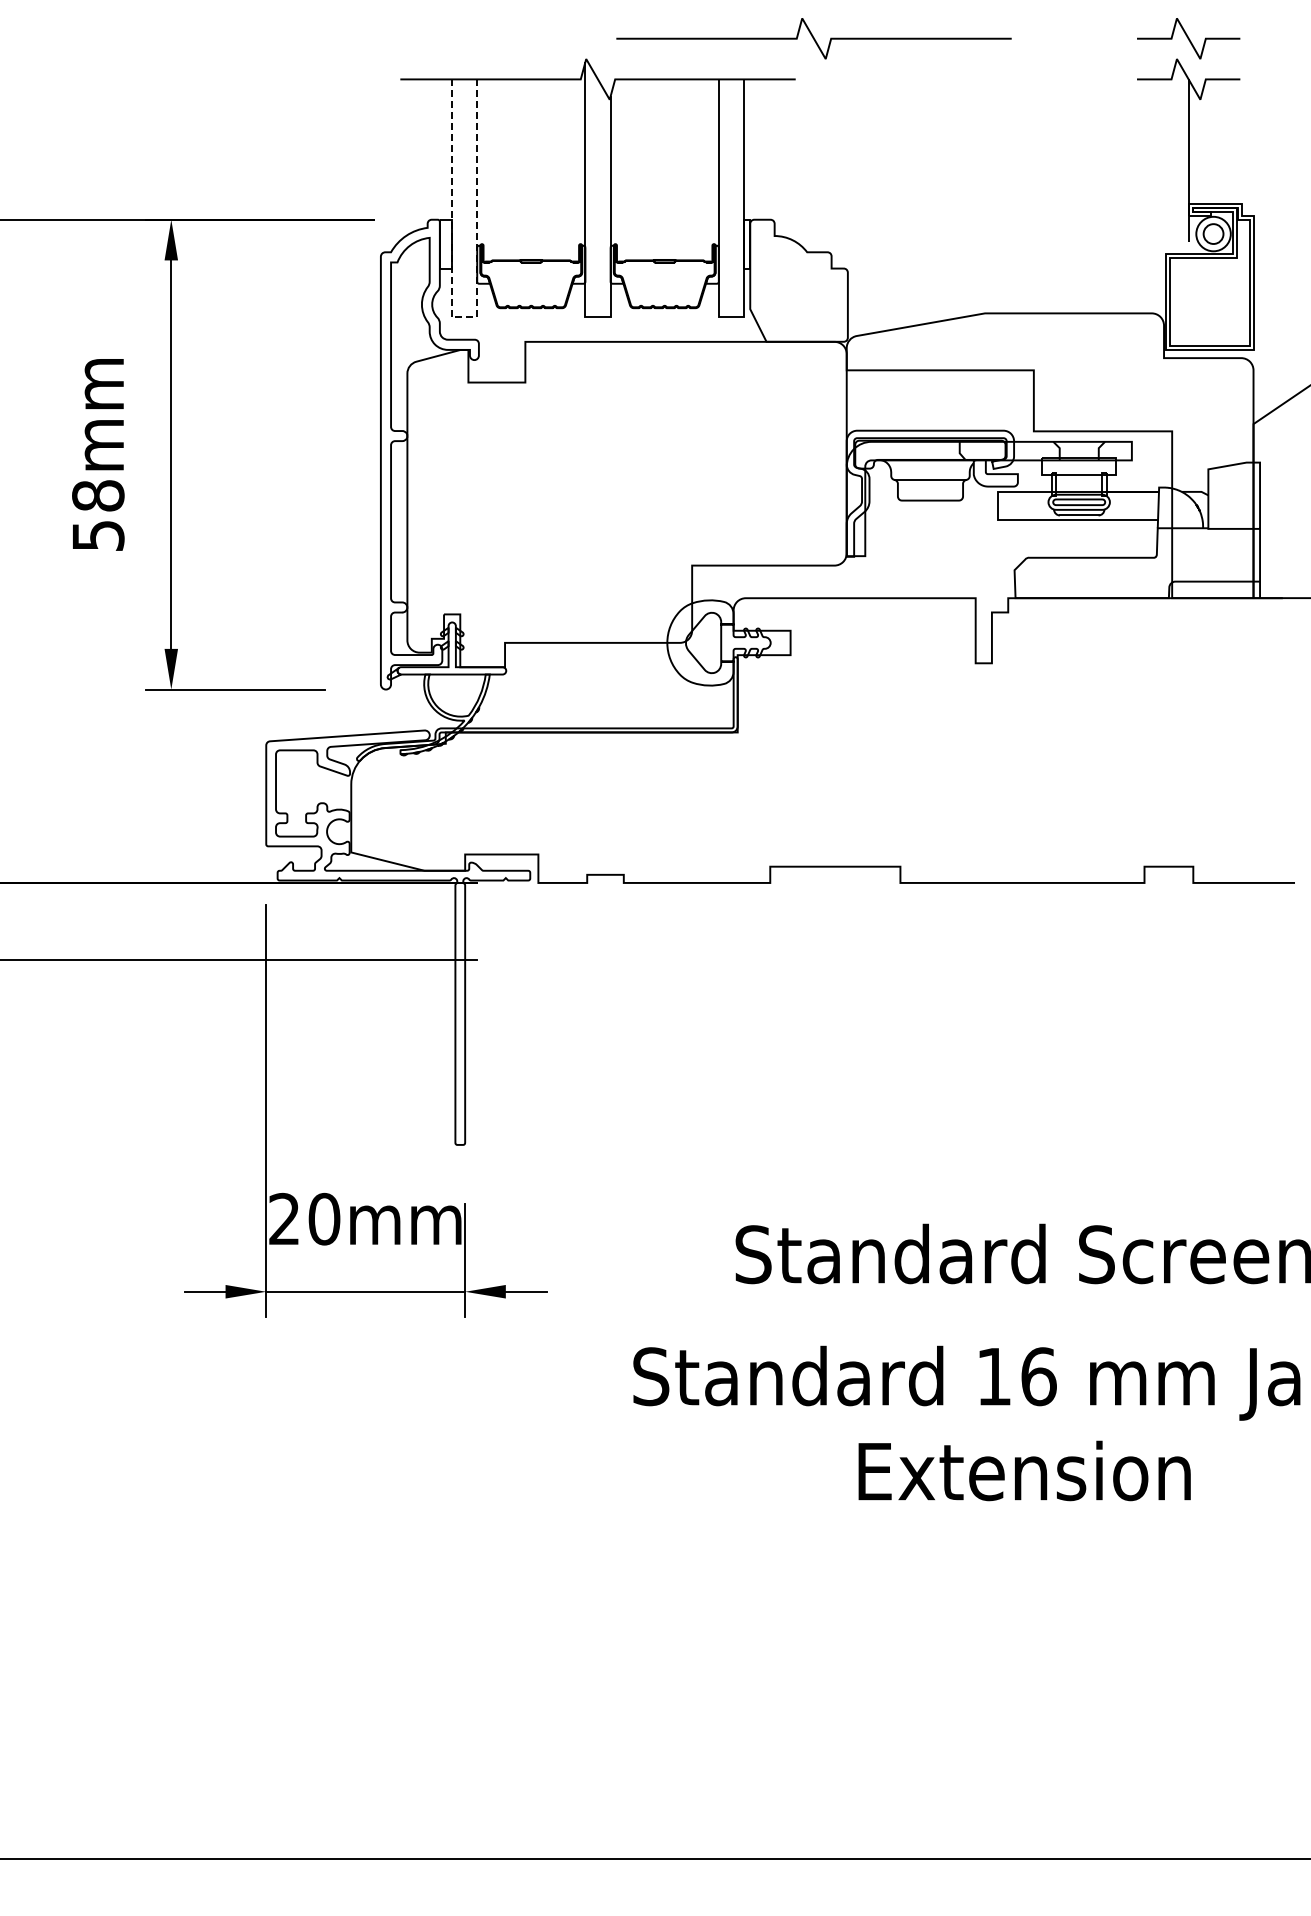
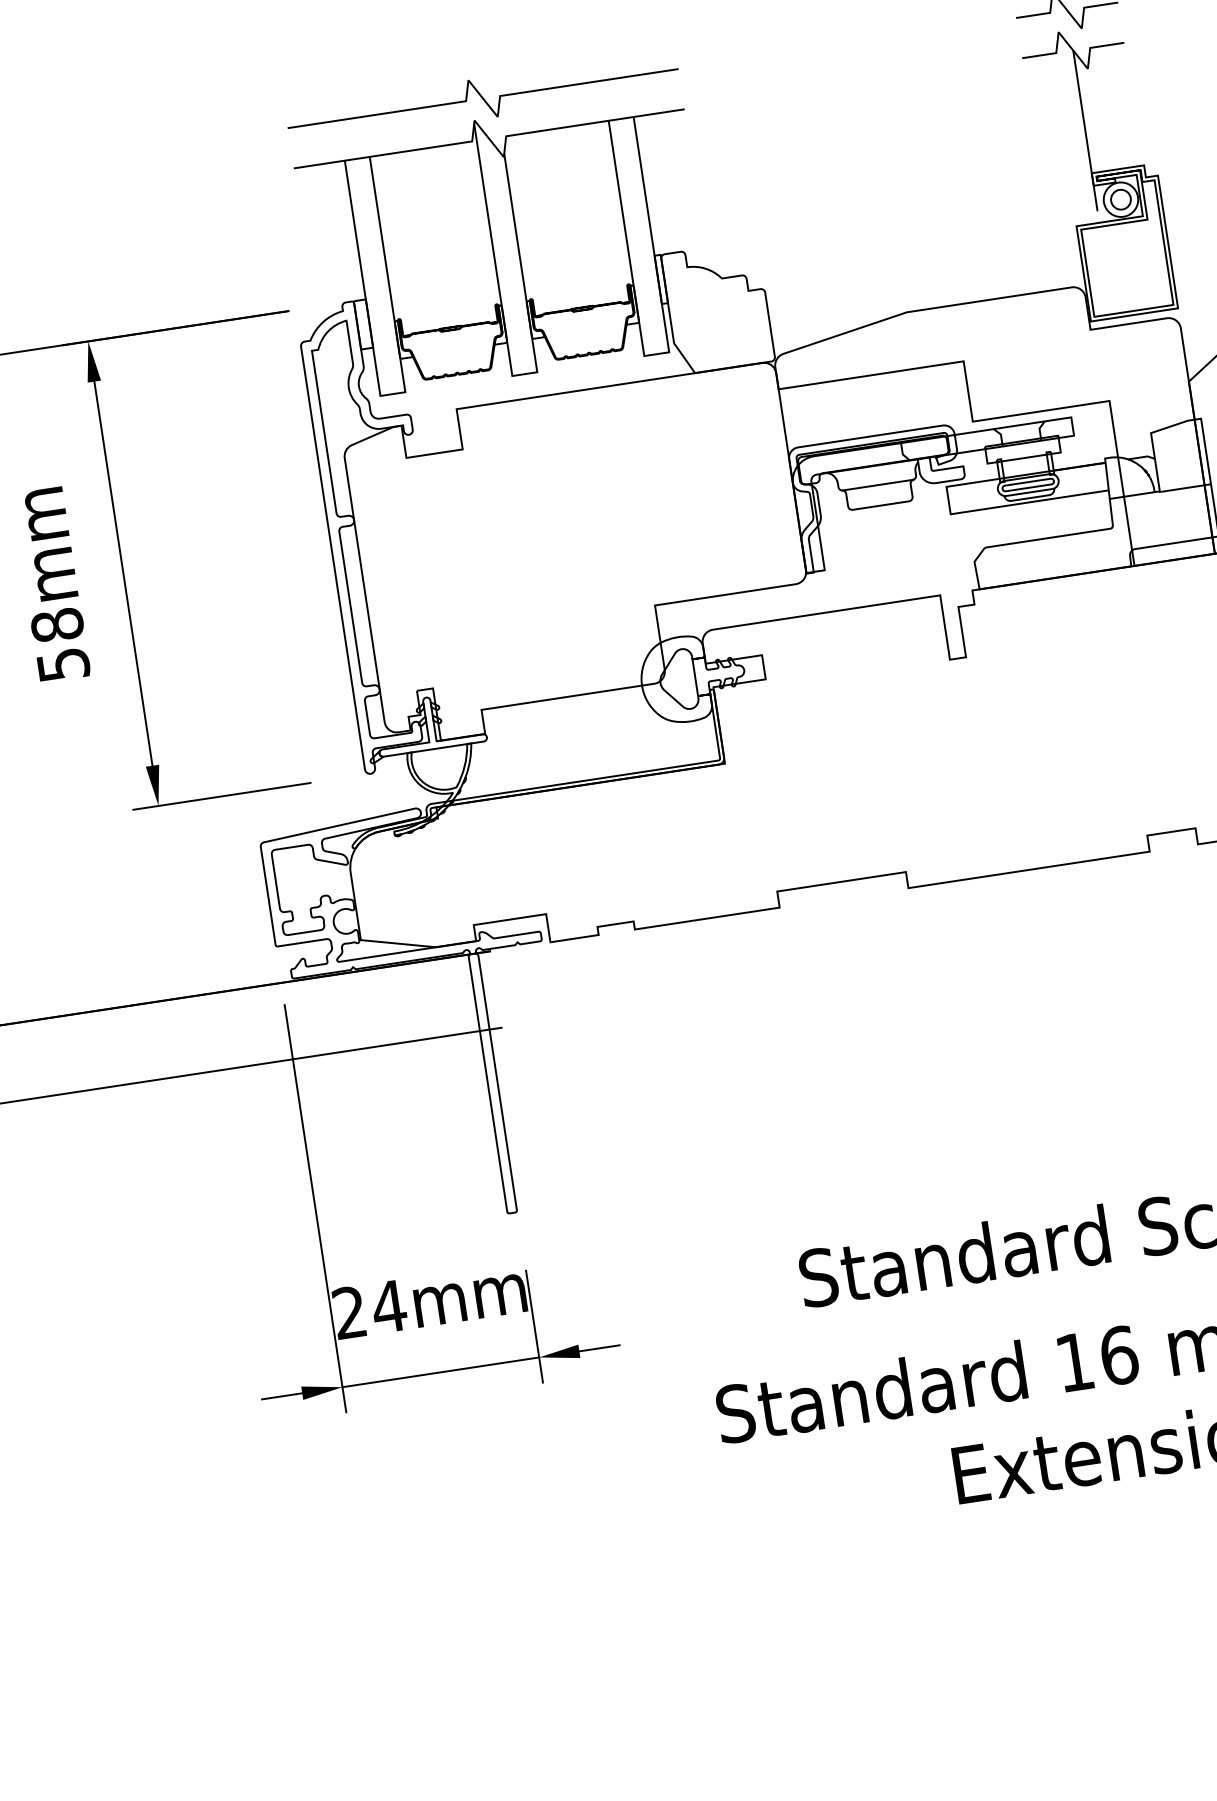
curve: (813, 38) -> (482, 98), moved
line: (464, 317) -> (392, 394), dashed -> solid
text: (323, 1218) -> (388, 1306), 20mm -> 24mm

